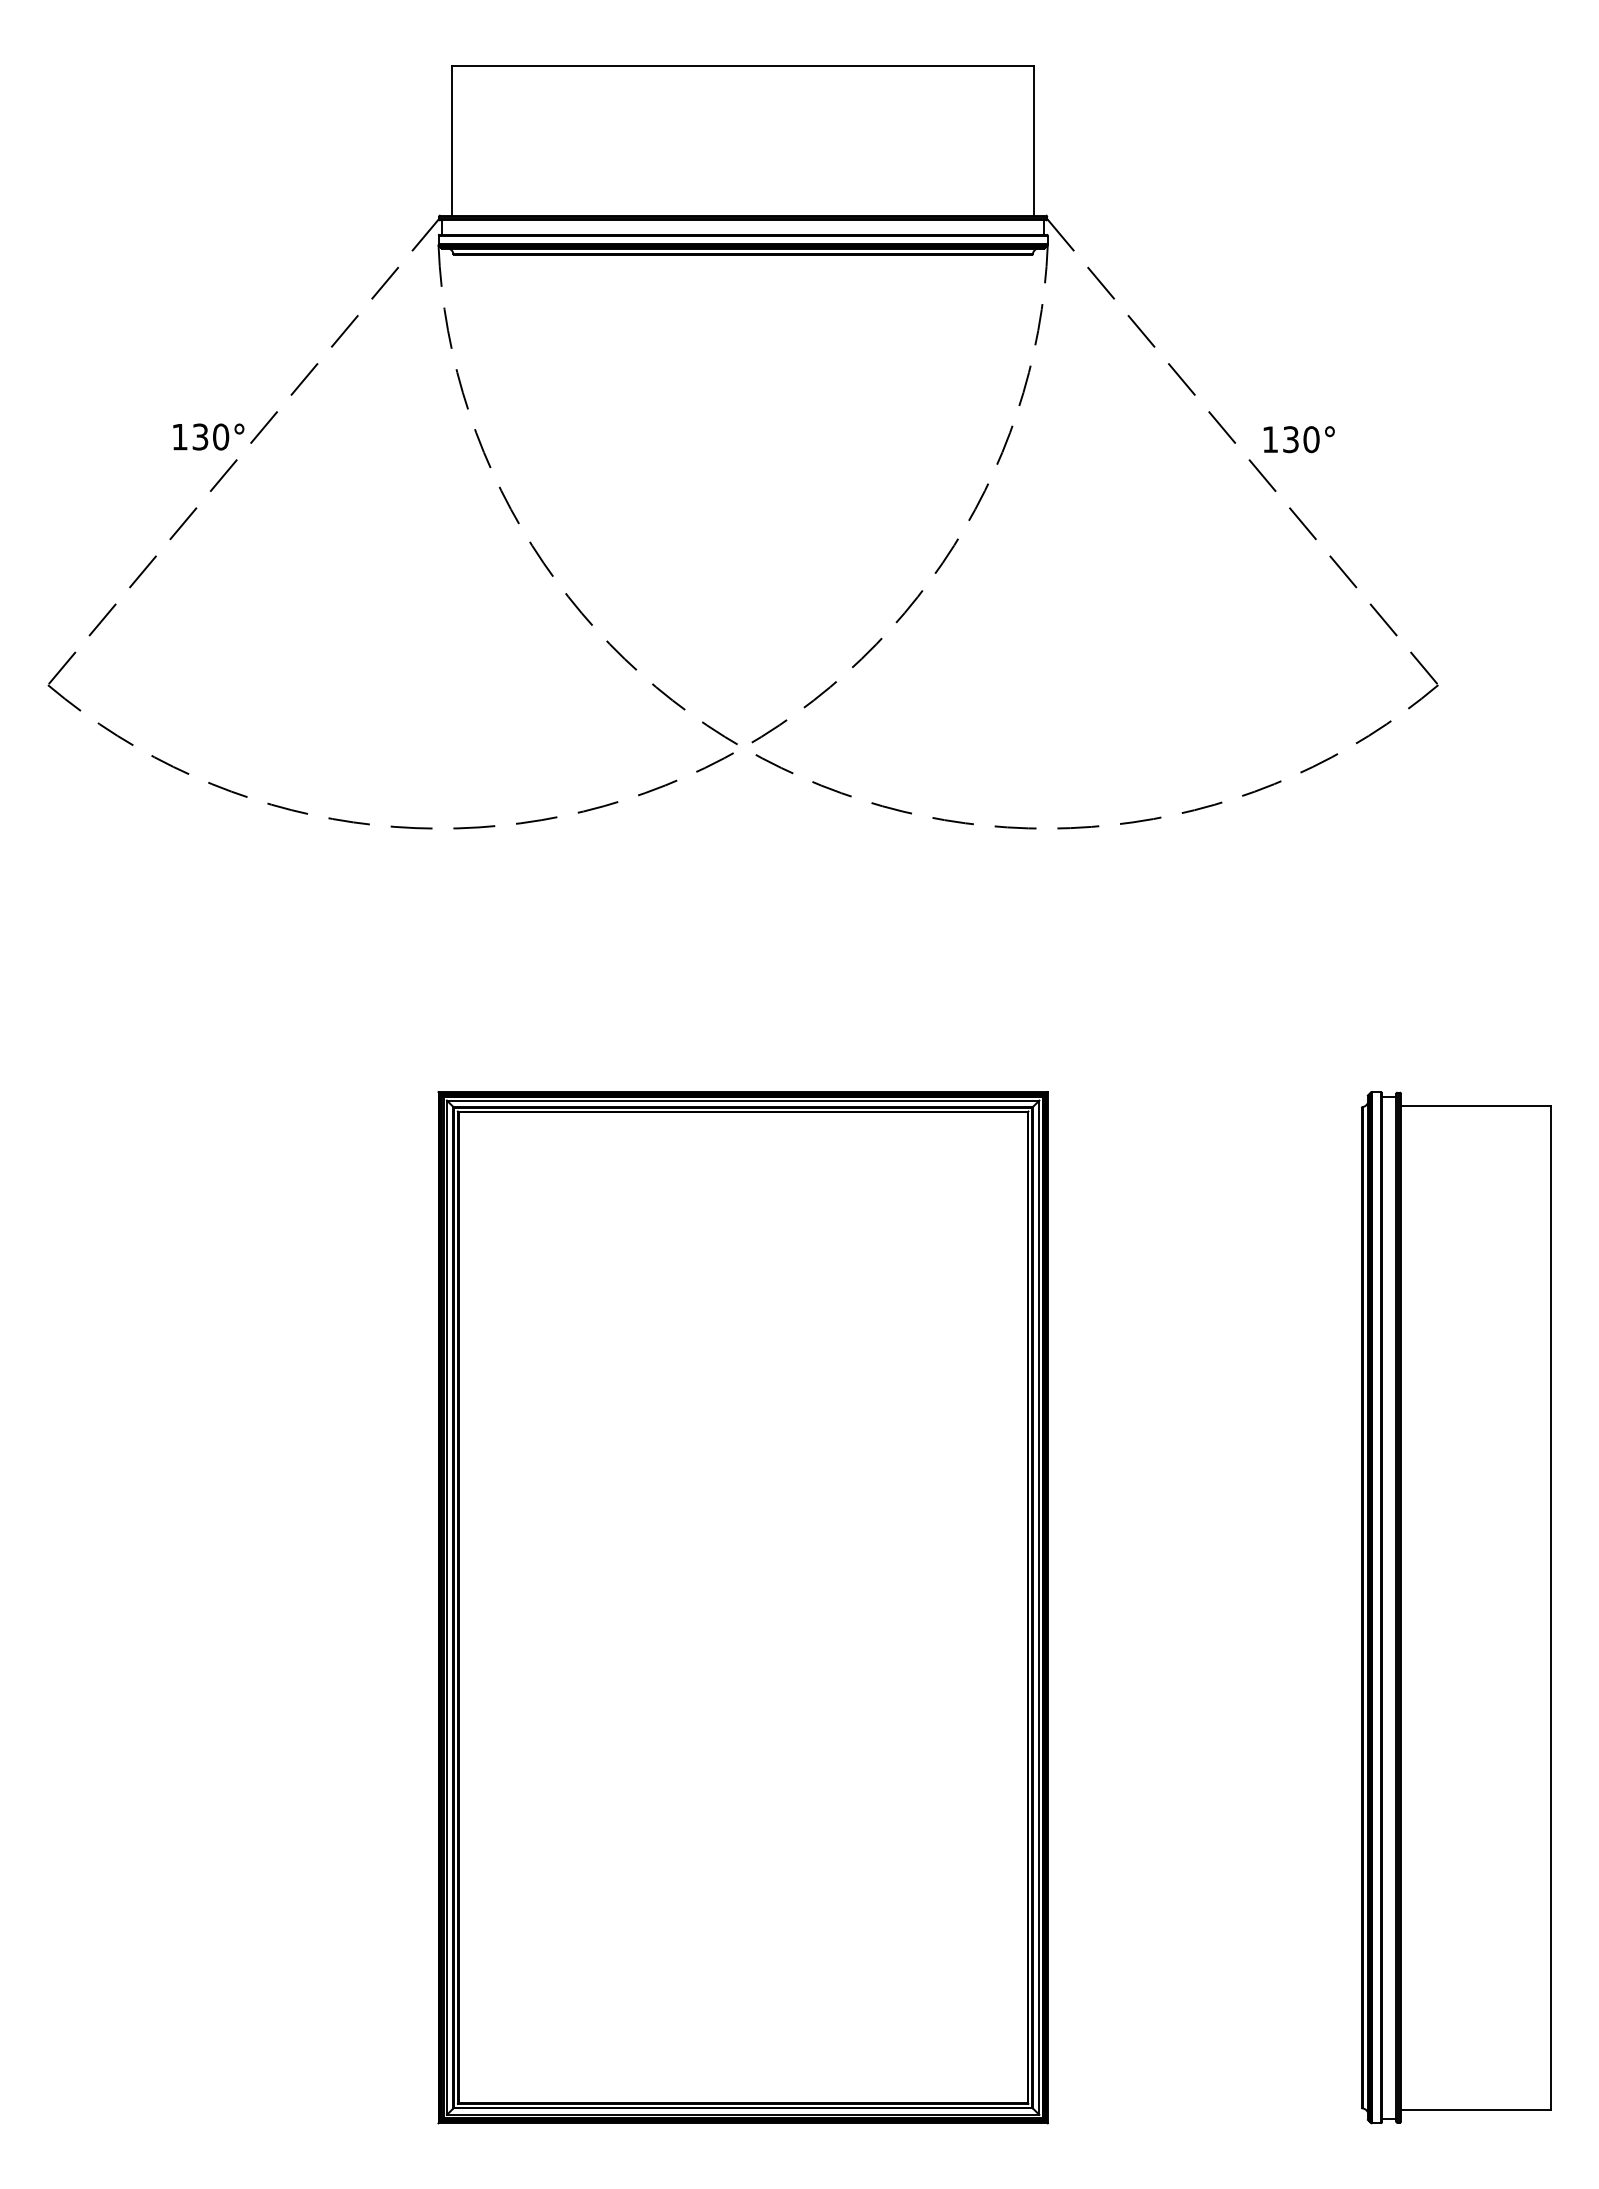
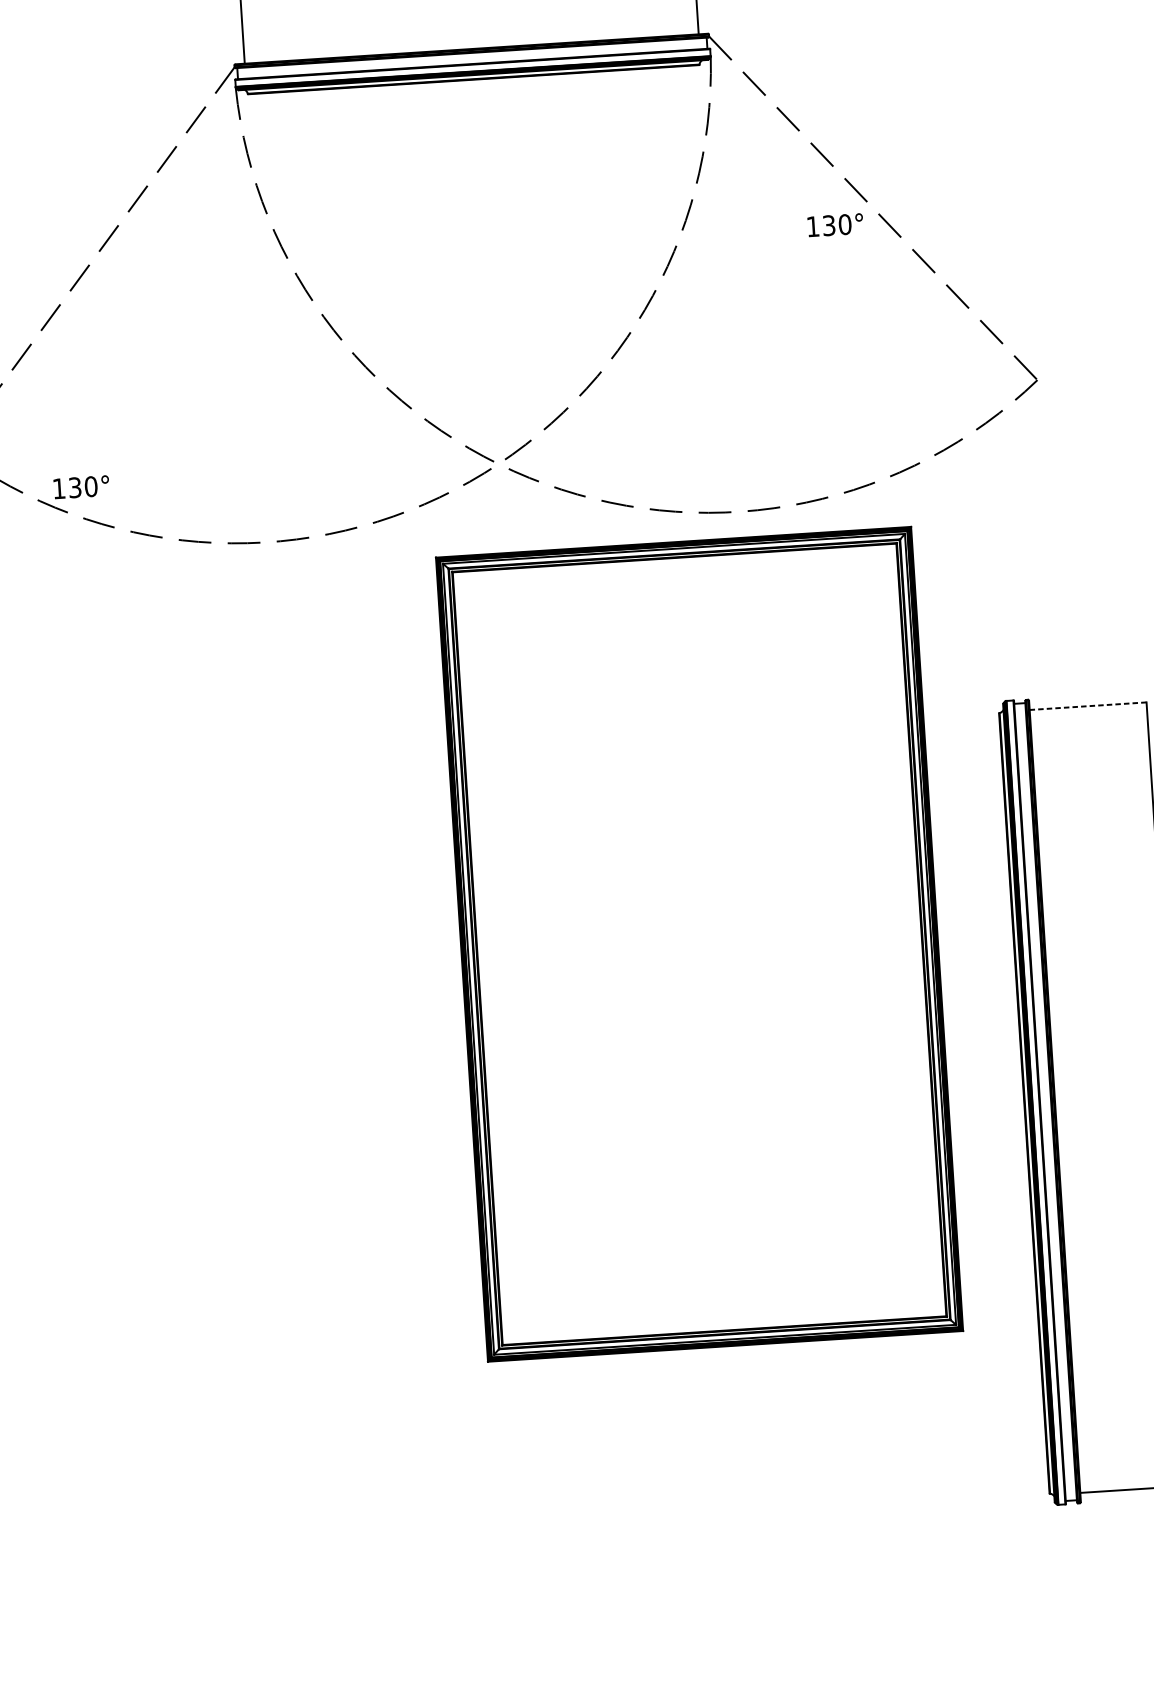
text: (208, 436) -> (81, 486), moved
text: (1298, 439) -> (834, 225), moved
line: (1476, 1105) -> (1088, 706), solid -> dashed
part: (742, 1607) -> (699, 944), moved

